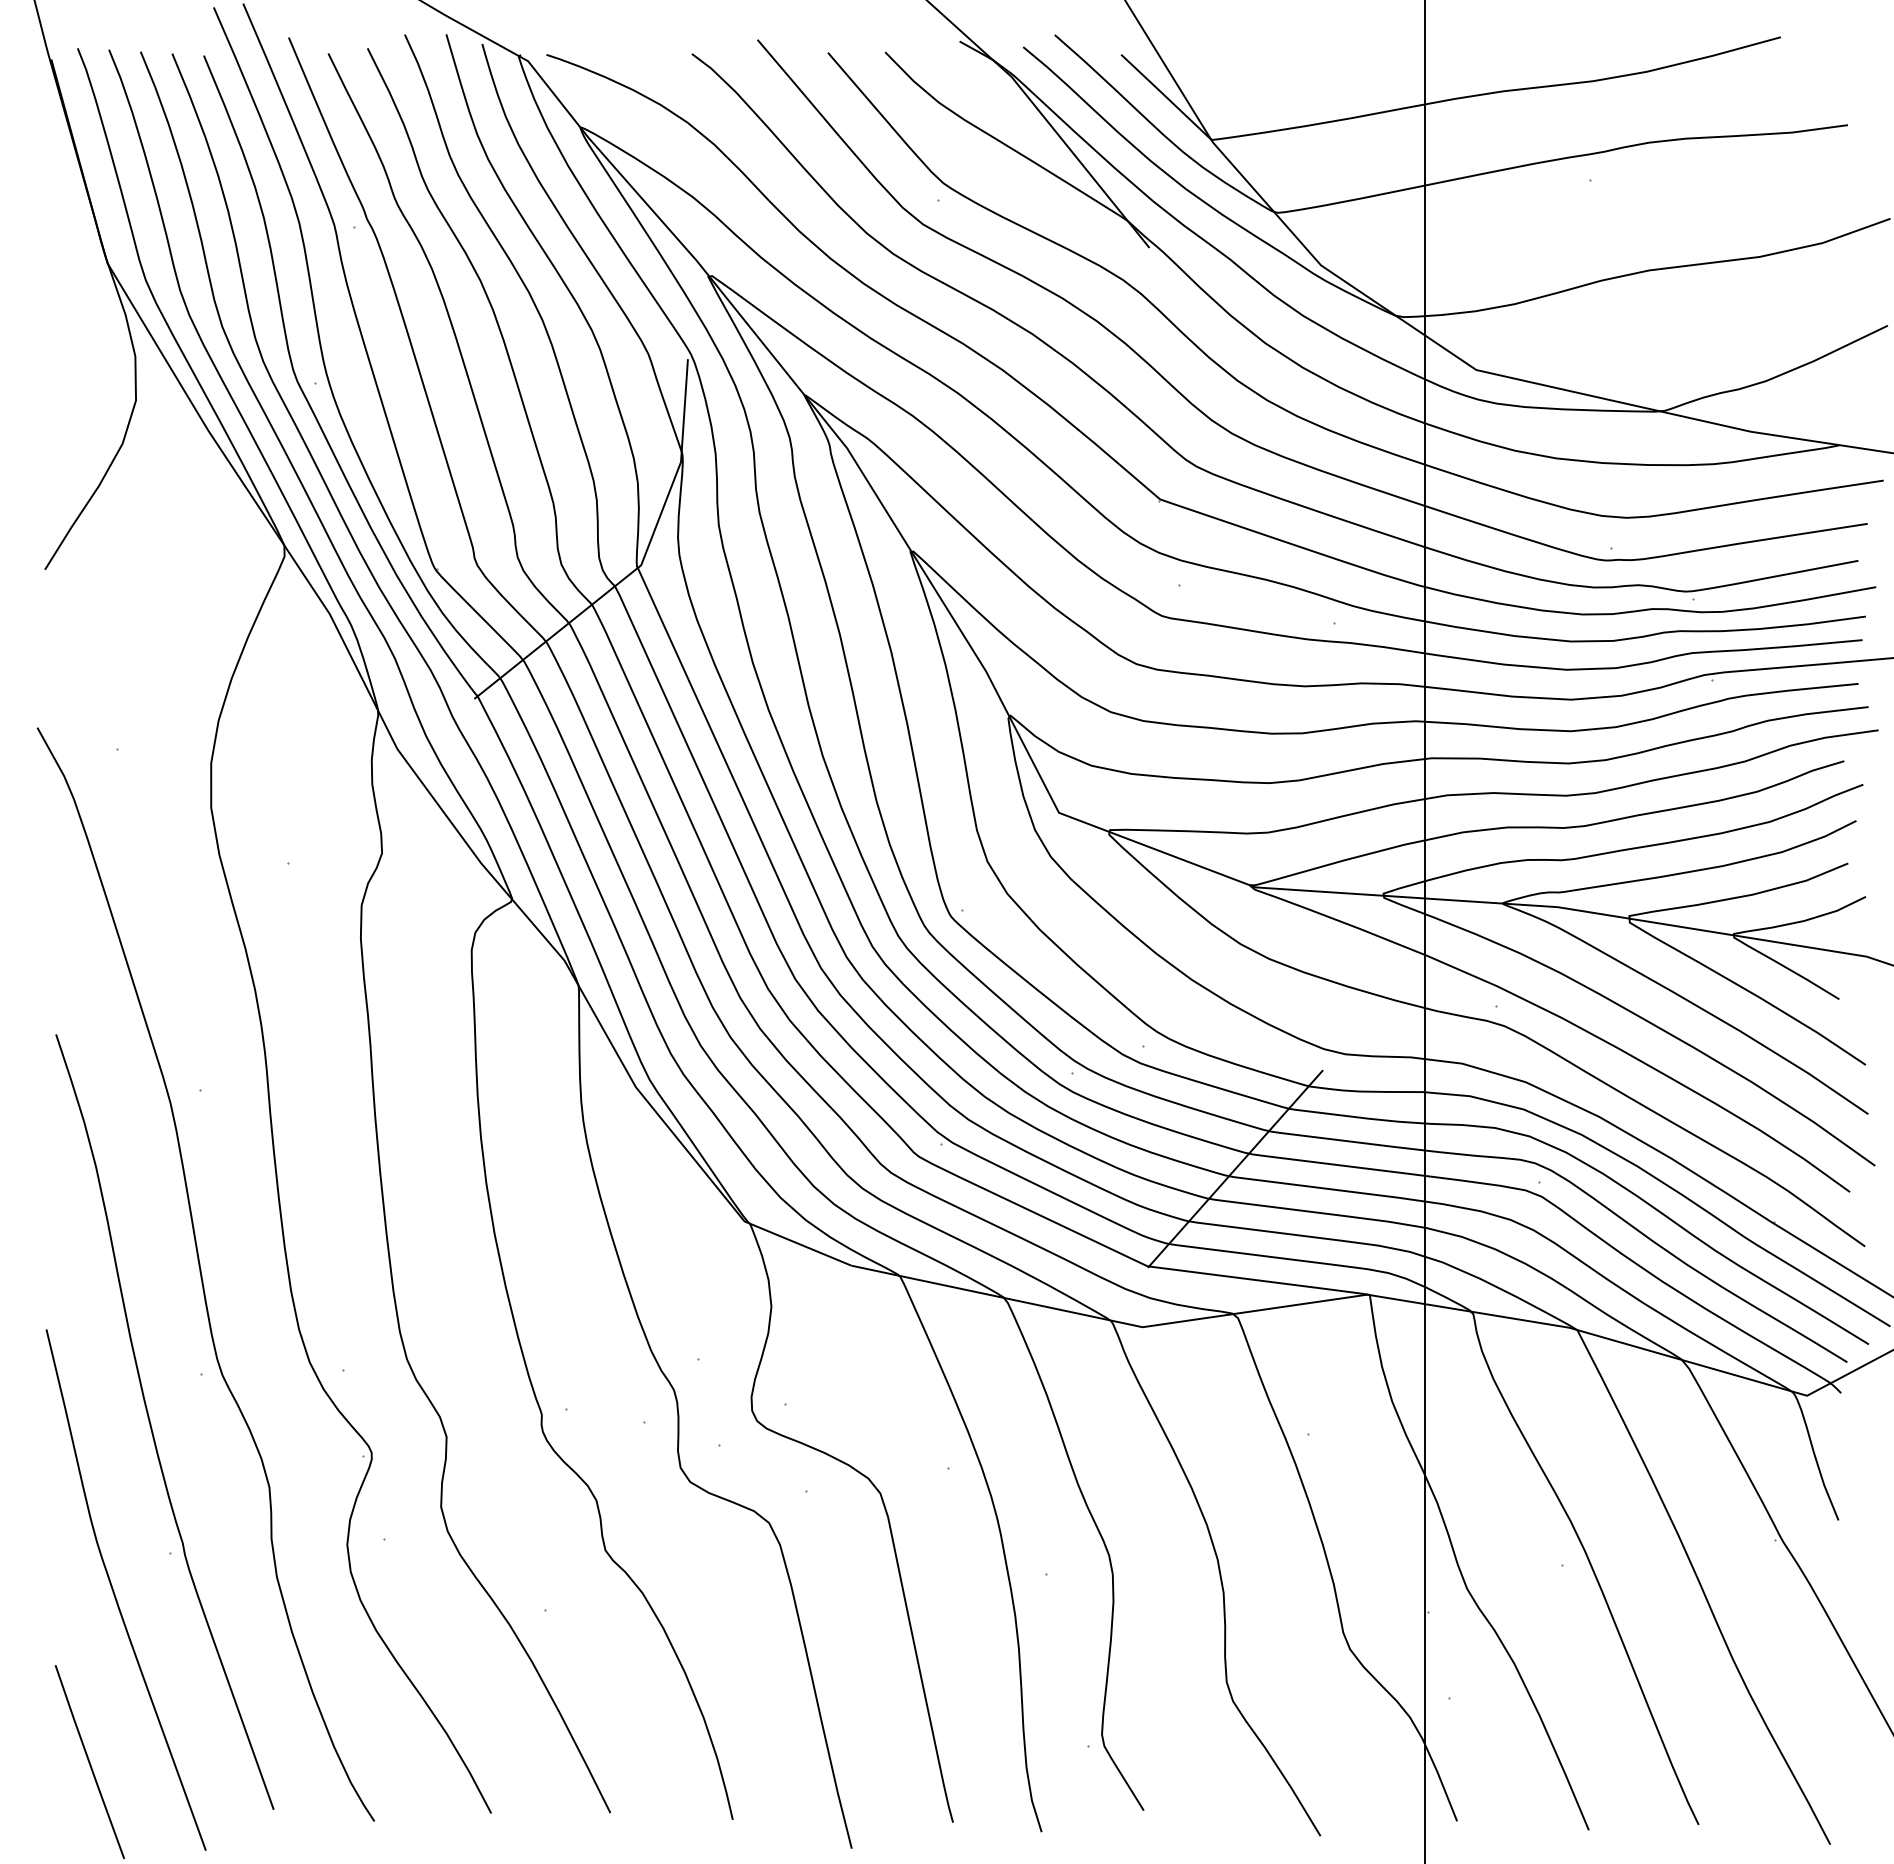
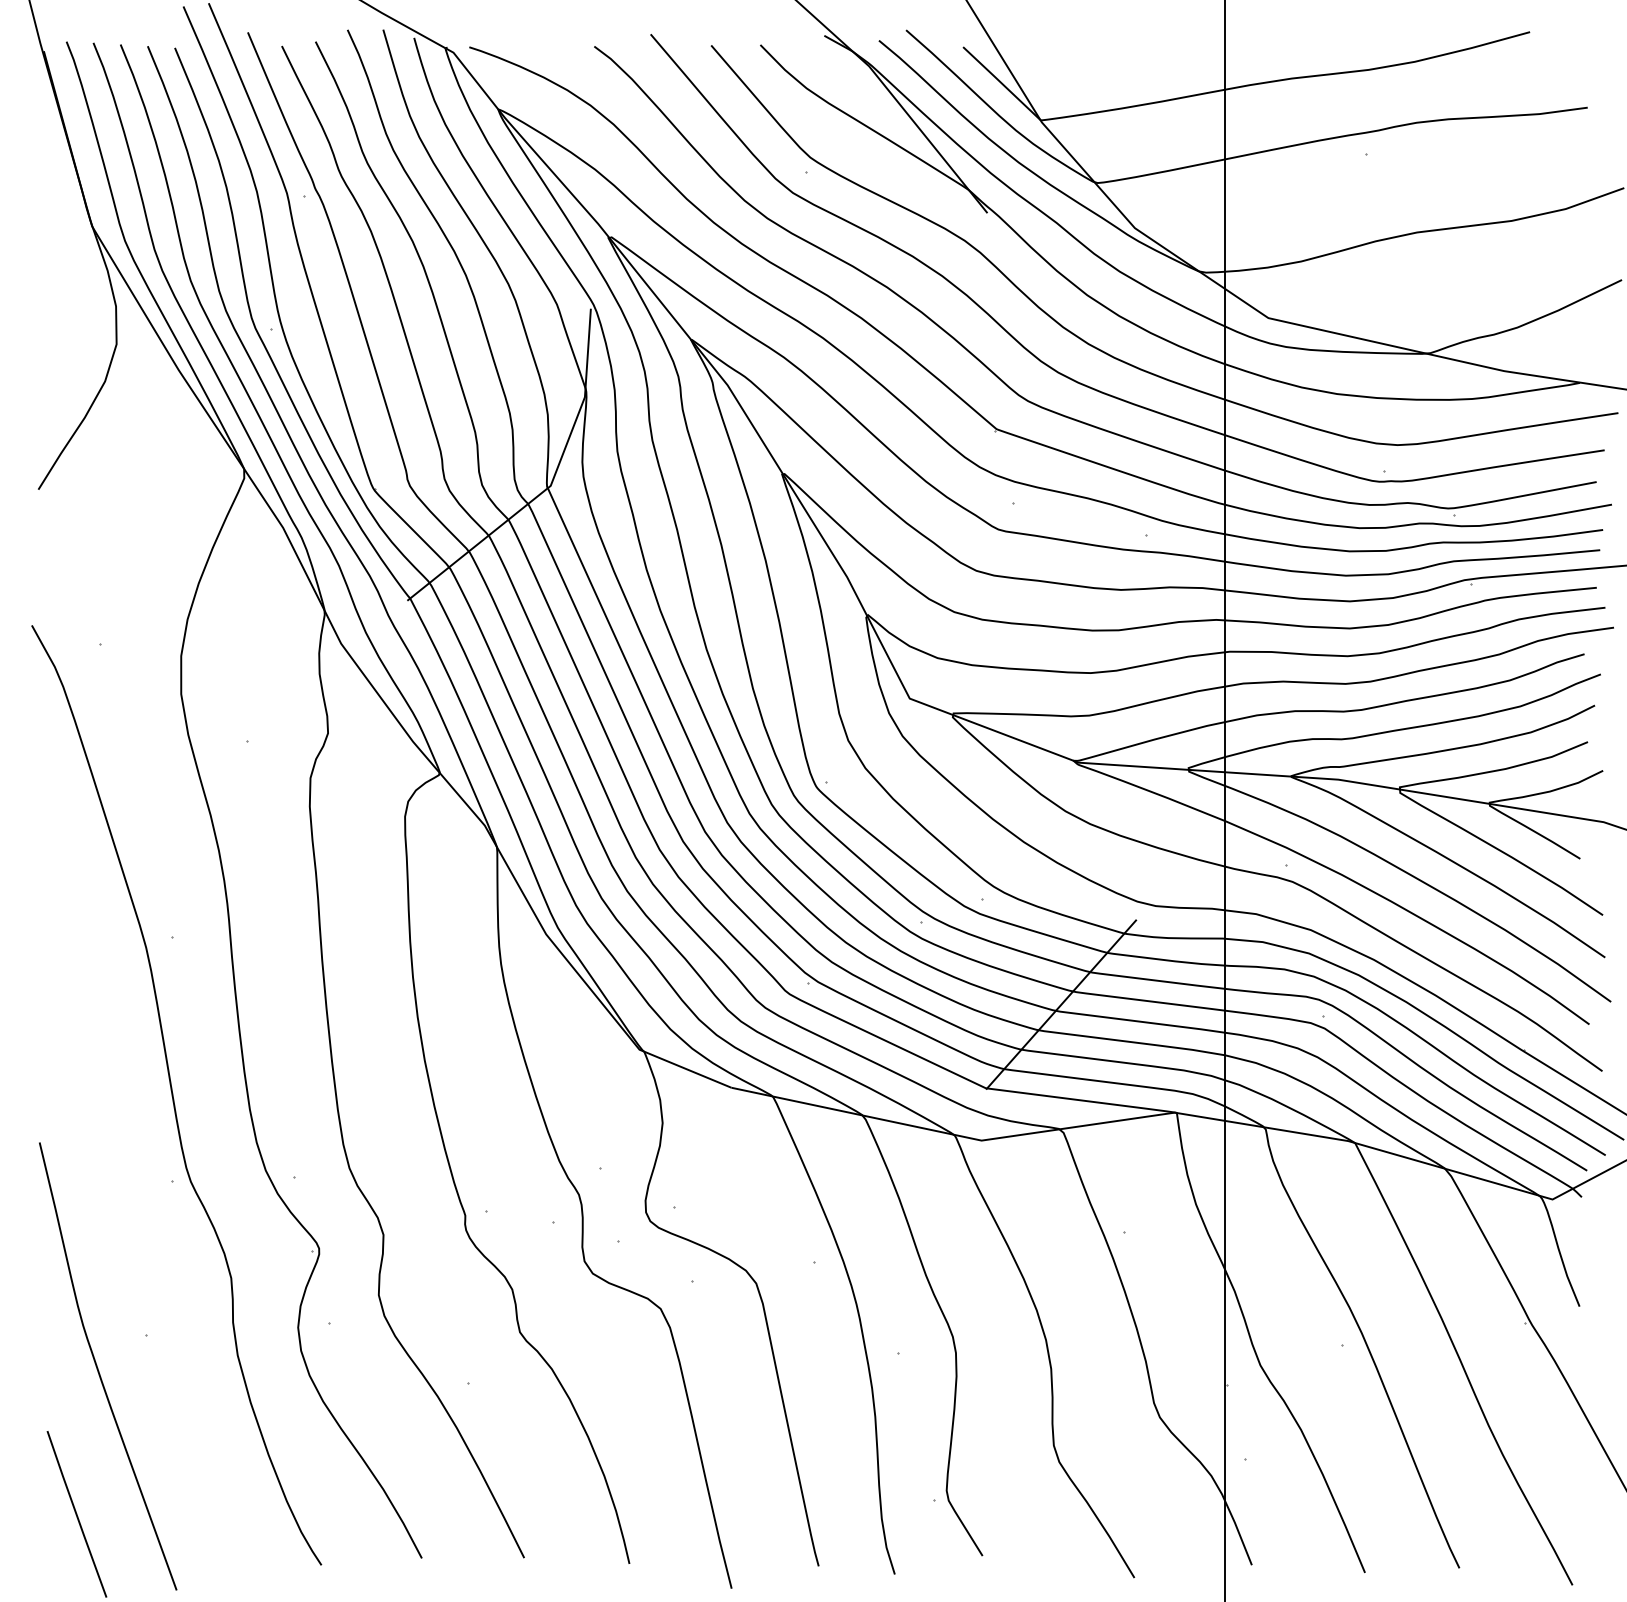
curve: (151, 1424) -> (129, 1224), removed

